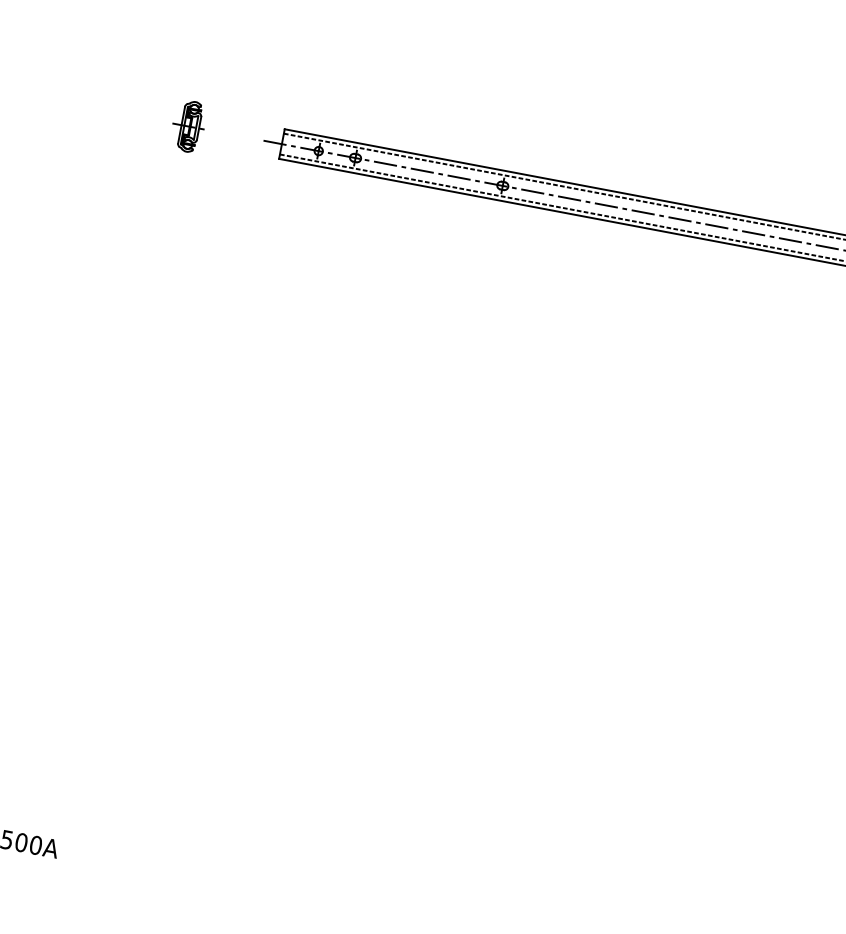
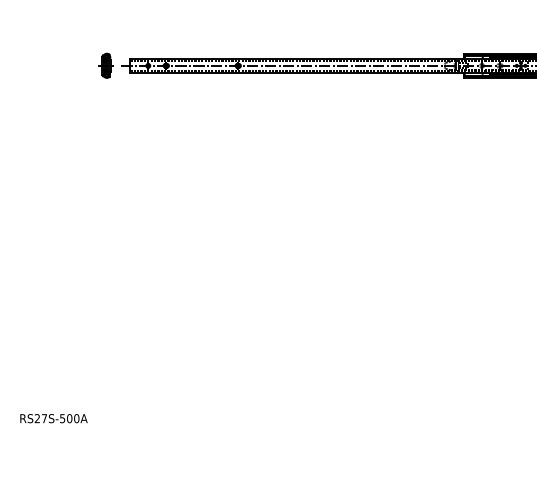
part: (188, 125) -> (105, 65), moved

